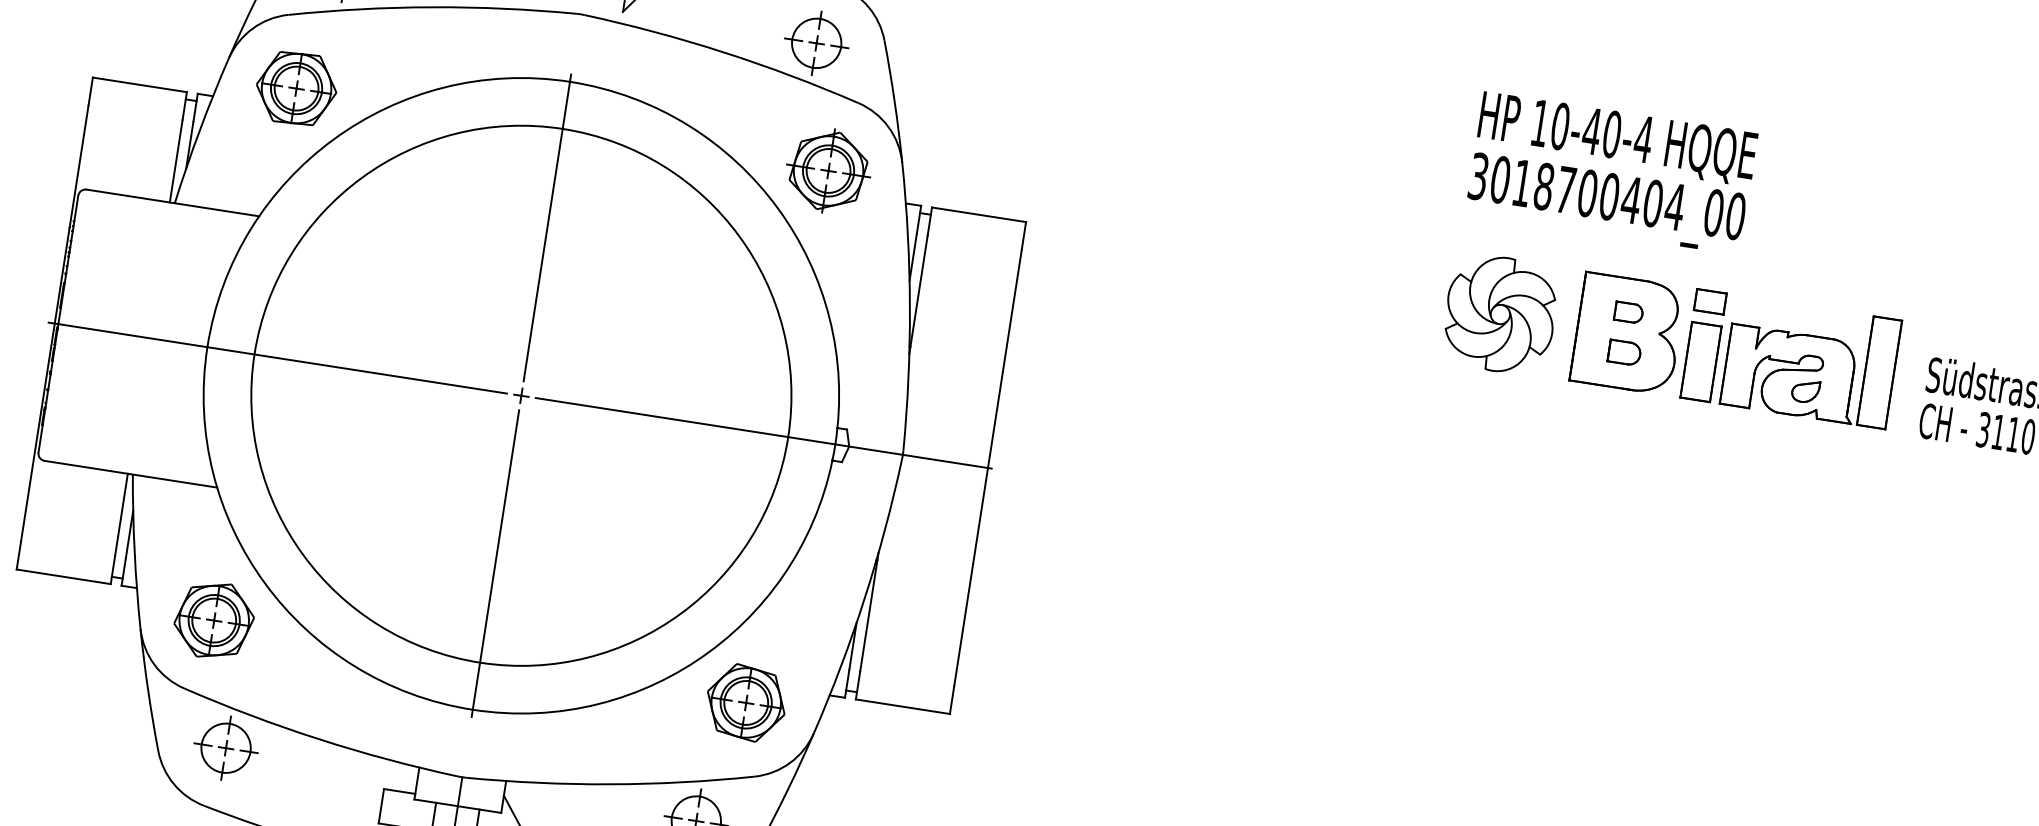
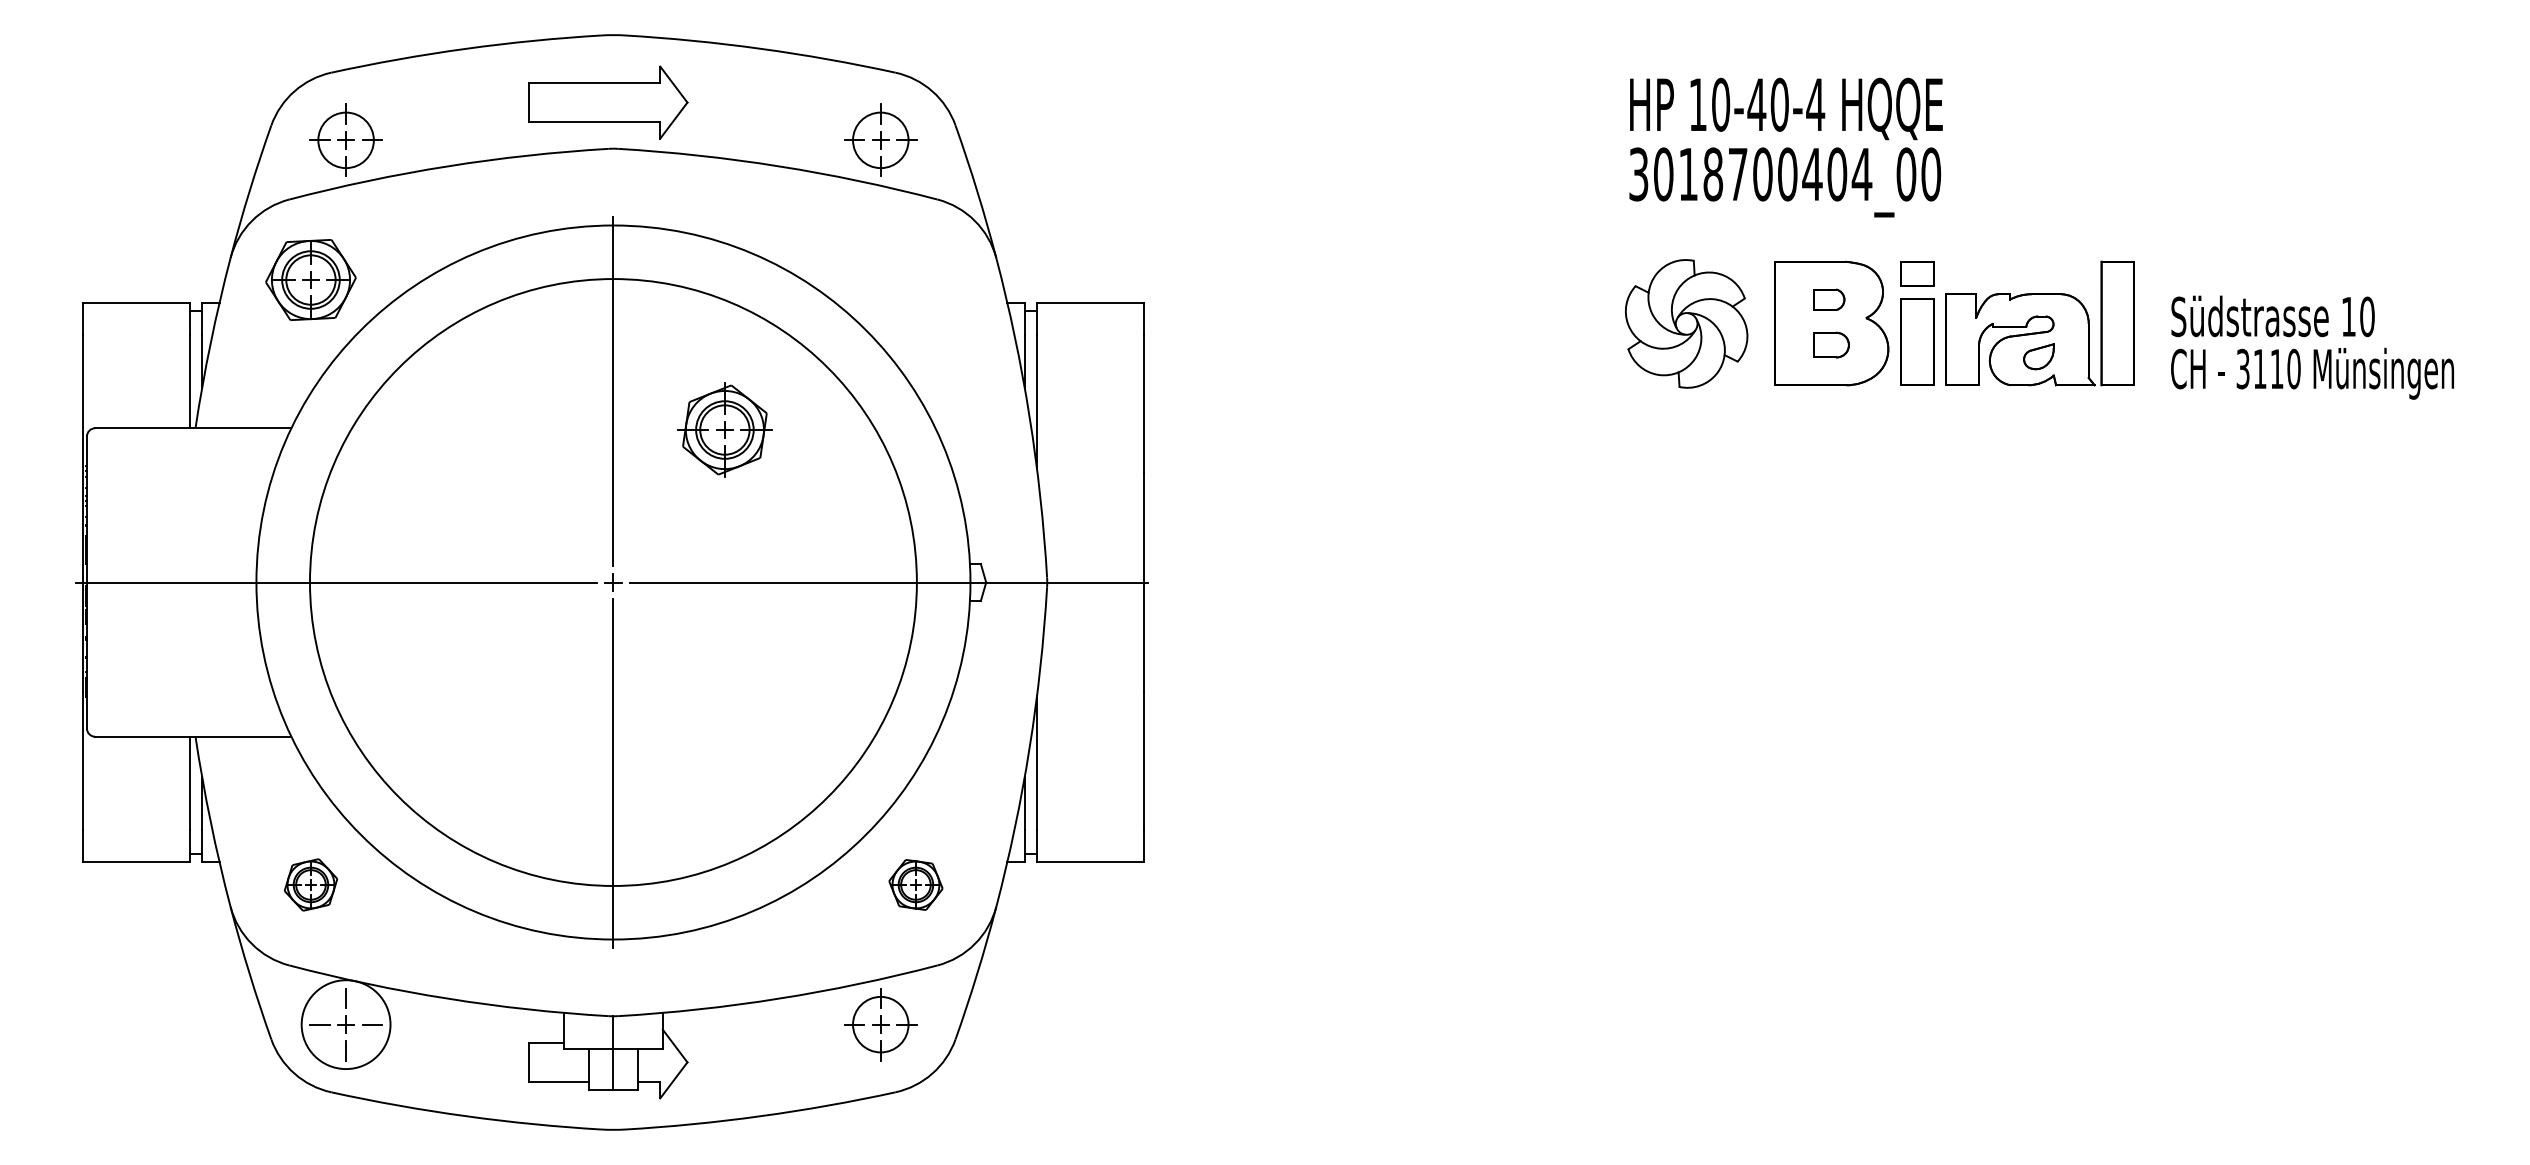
part: (828, 170) -> (724, 429), moved
part: (213, 620) -> (310, 884), size x0.6
part: (745, 702) -> (915, 884), size x0.6
circle: (225, 748) -> (345, 1024), size x1.6

